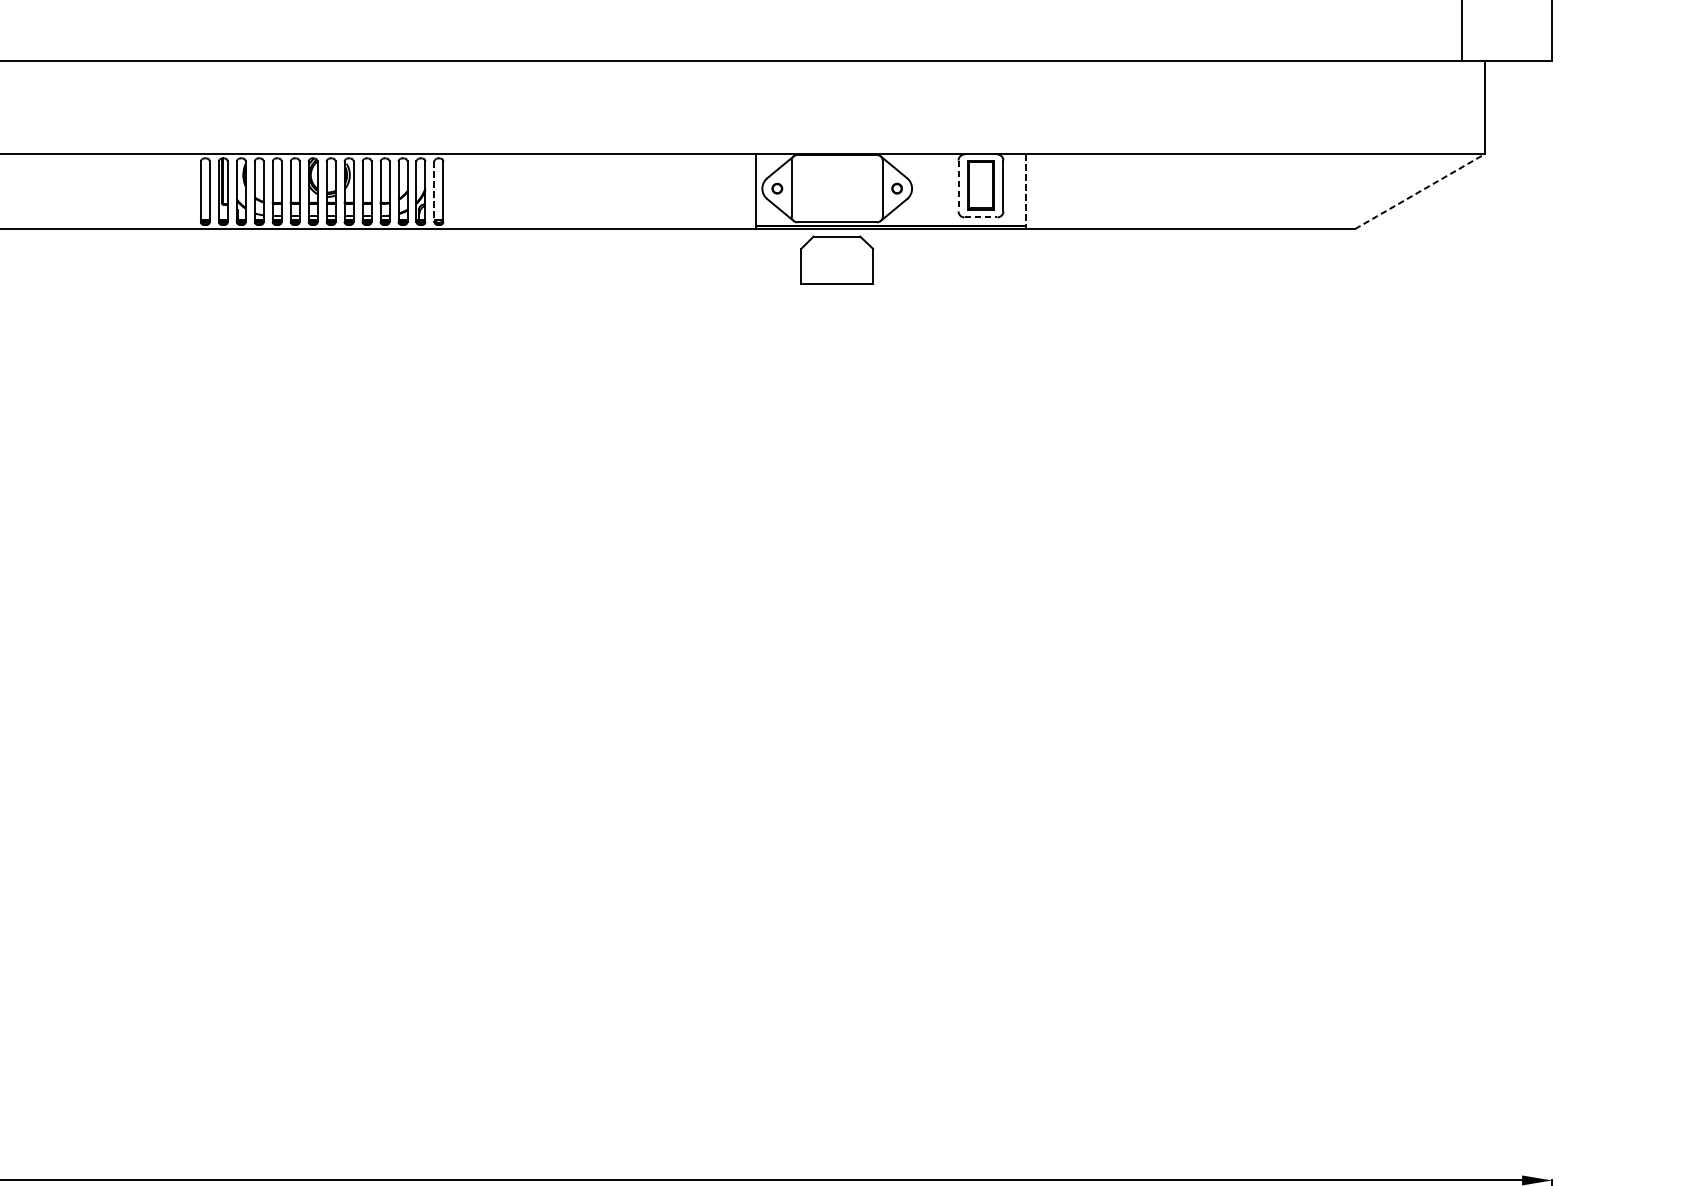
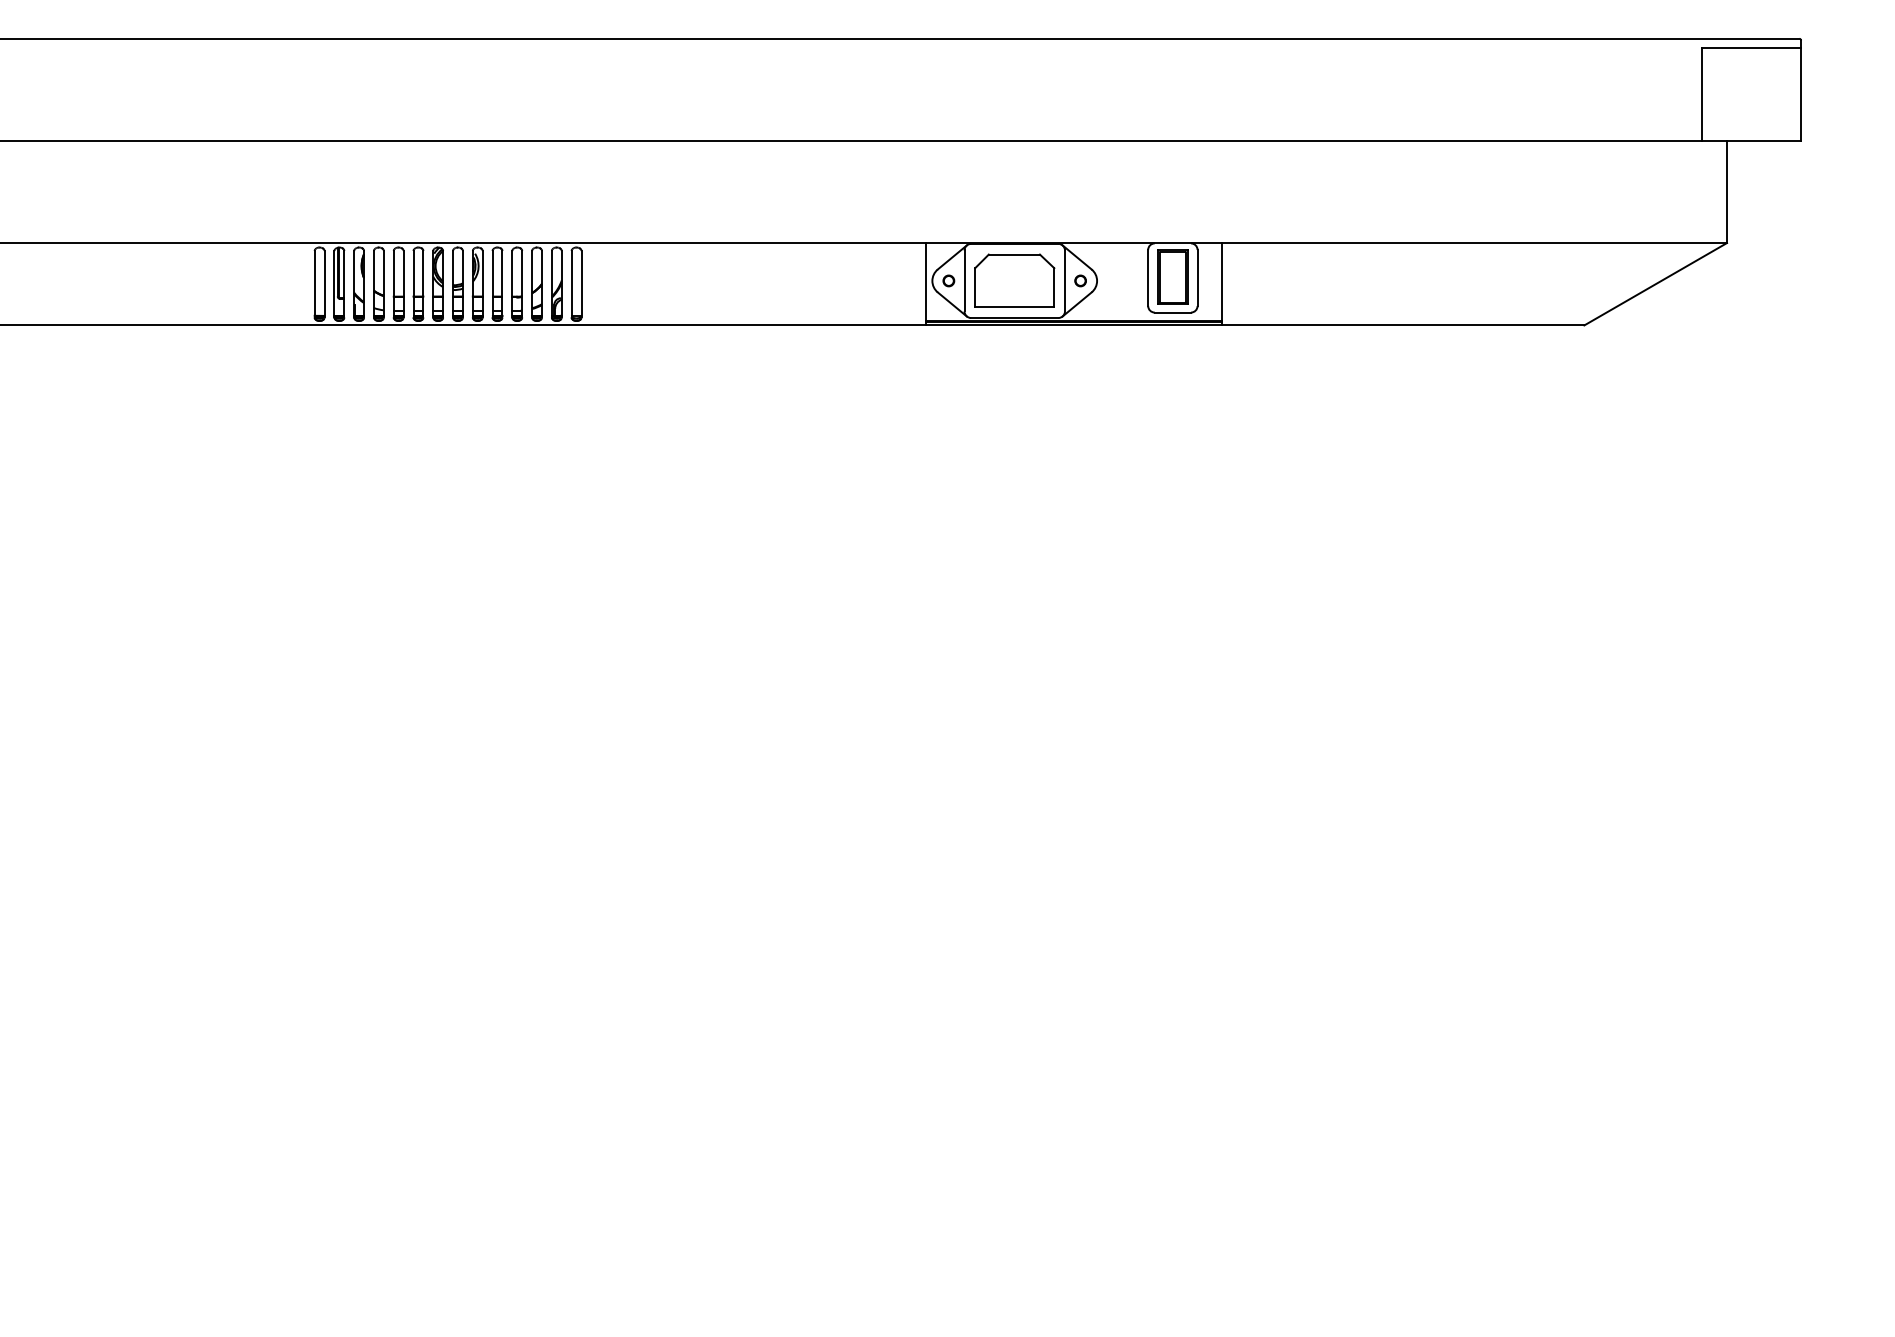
line: (958, 186) -> (1148, 278), dashed -> solid
line: (434, 191) -> (571, 284), dashed -> solid
line: (1026, 191) -> (1222, 284), dashed -> solid
line: (1420, 191) -> (1656, 284), dashed -> solid
line: (981, 217) -> (1173, 312), dashed -> solid
part: (837, 260) -> (1014, 280), moved

